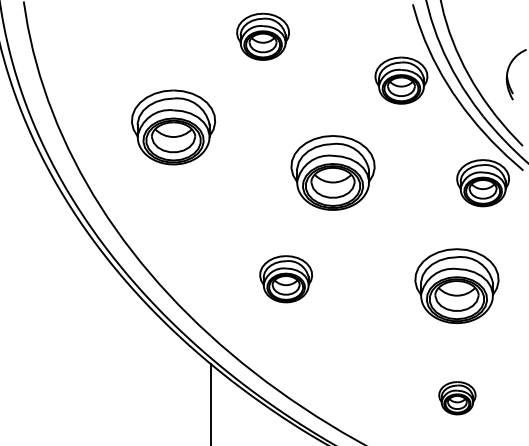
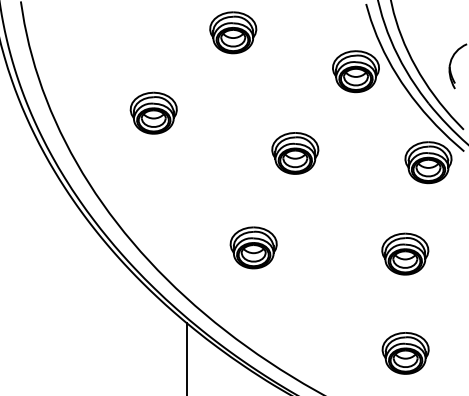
part: (173, 127) -> (153, 113), size x0.62
part: (332, 172) -> (294, 153), size x0.62
part: (456, 286) -> (404, 254), size x0.62
part: (457, 398) -> (405, 353), size x1.43

